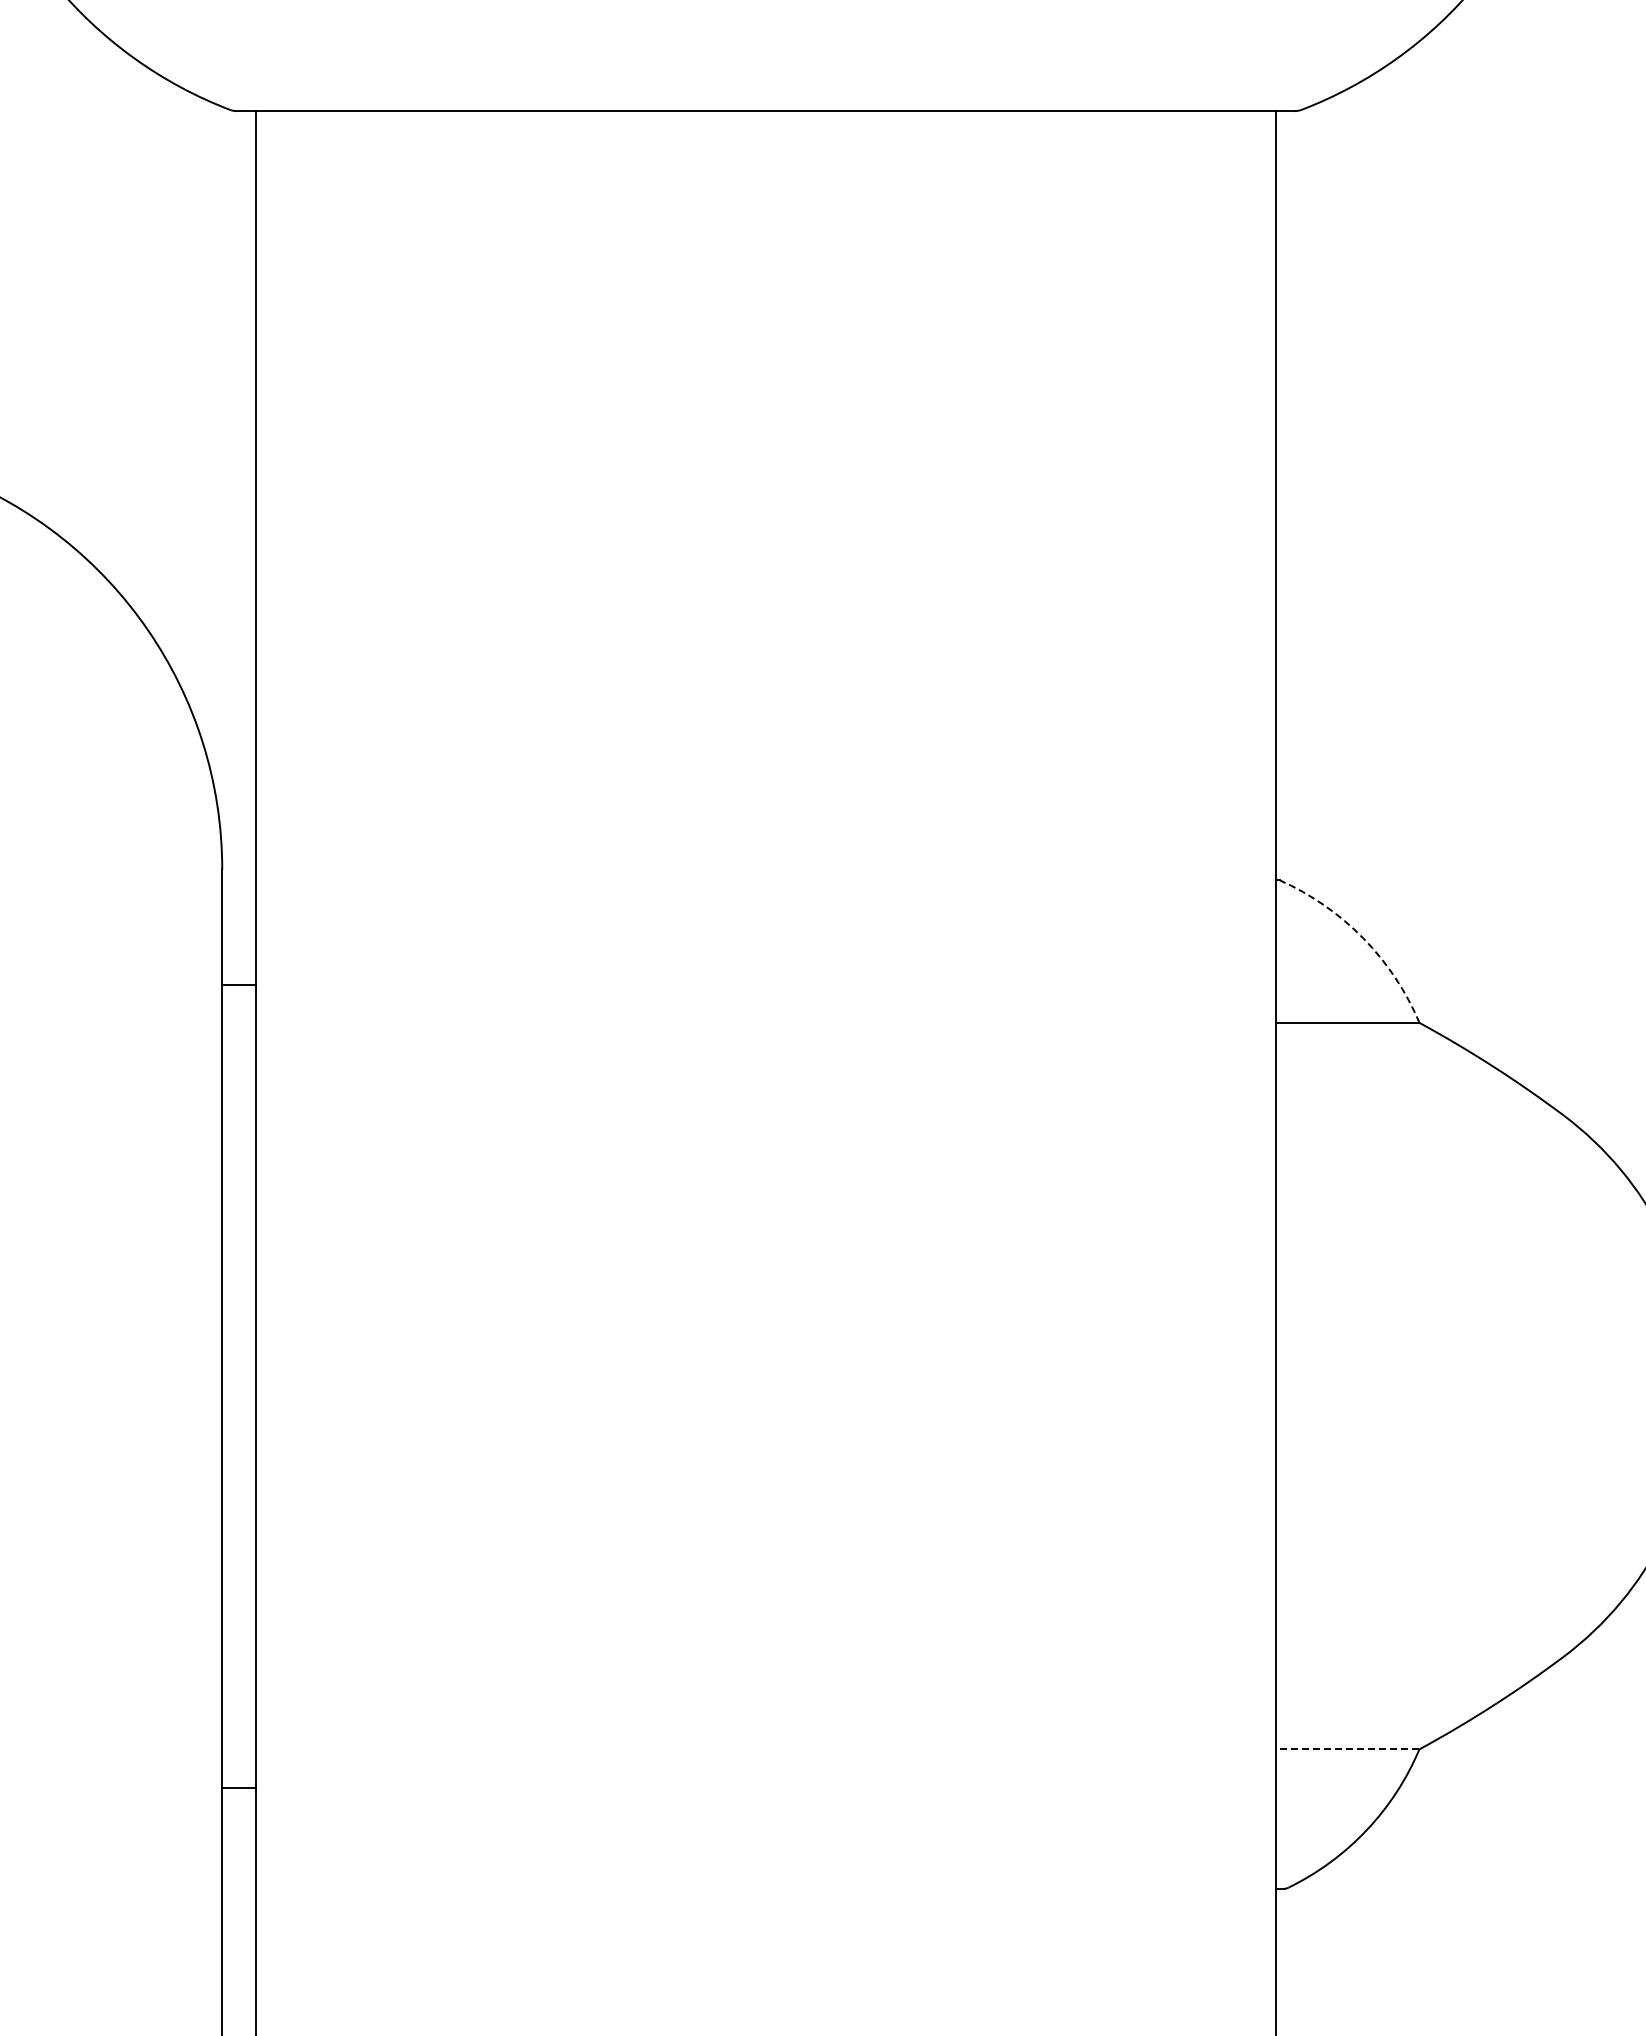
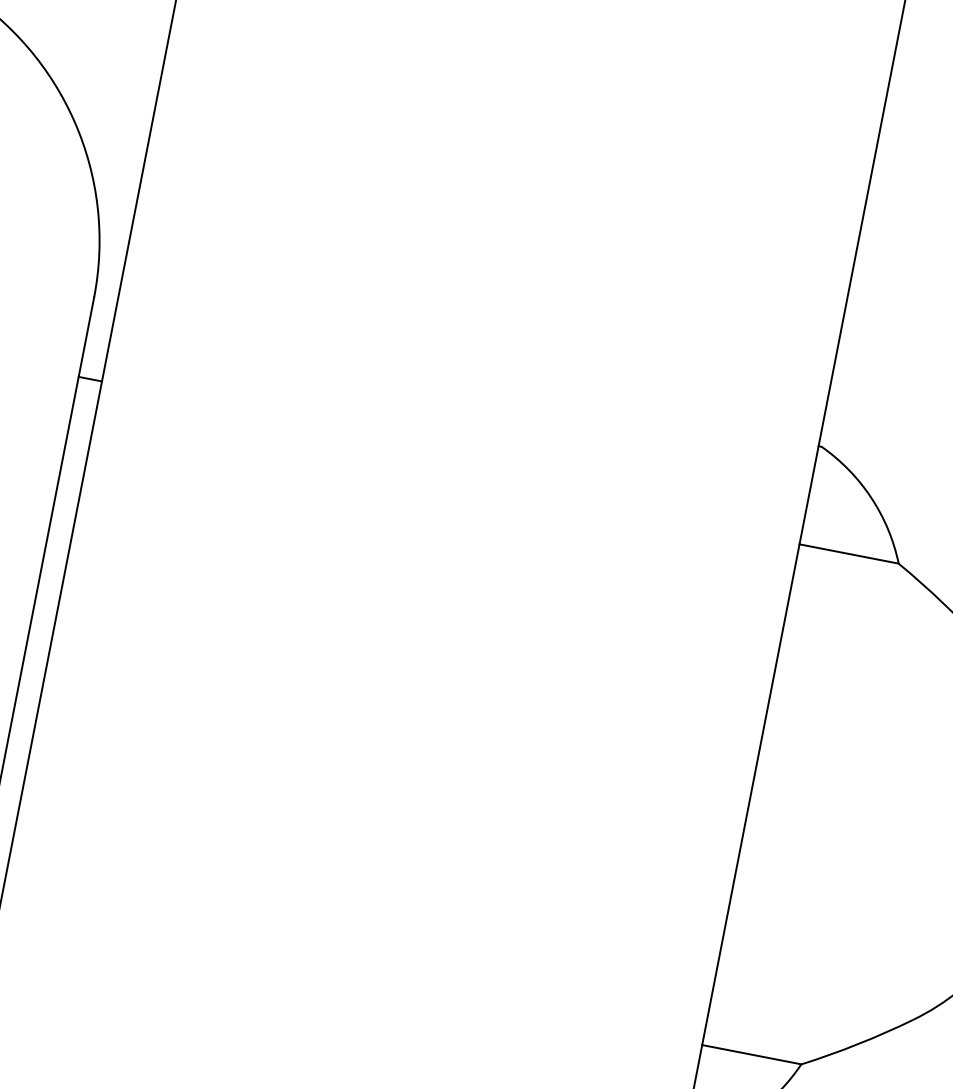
arc: (1363, 938) -> (871, 498), dashed -> solid
line: (1347, 1749) -> (751, 1054), dashed -> solid

